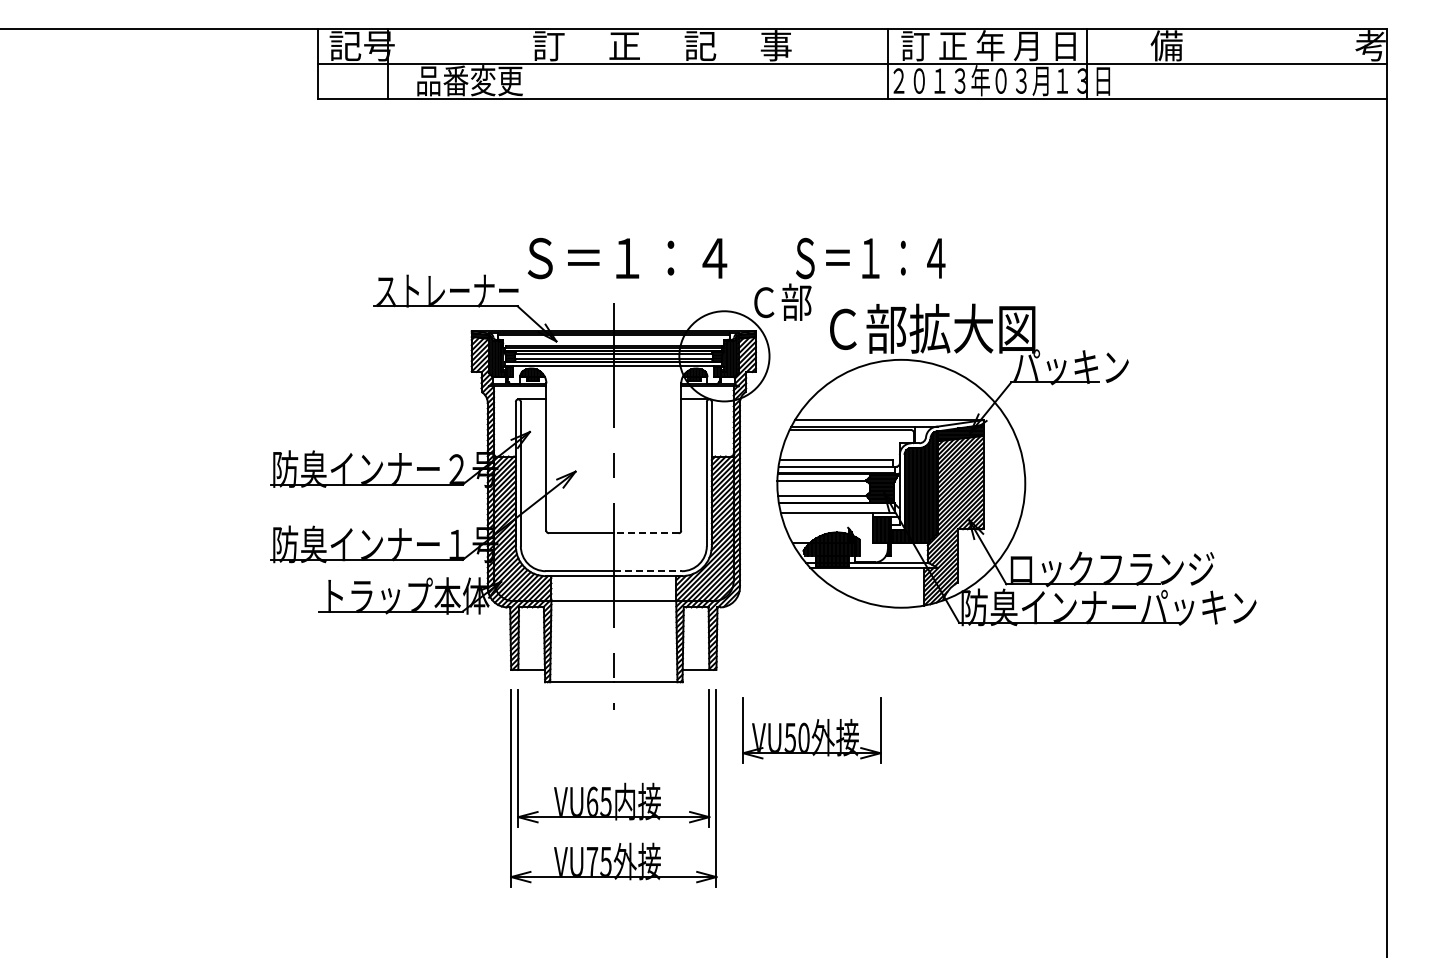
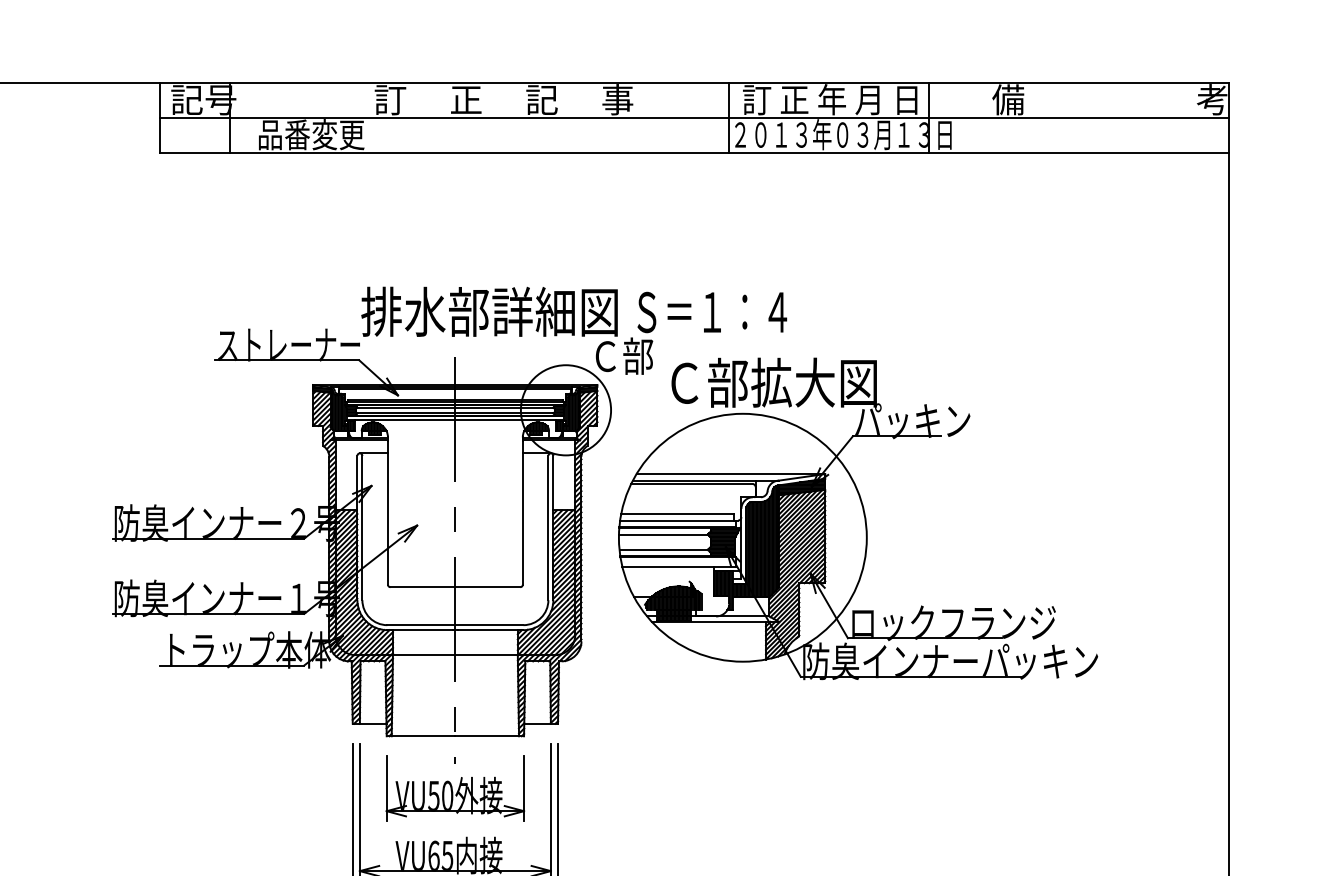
text: (647, 257) -> (489, 311), Ｓ＝１：４ -> 排水部詳細図
line: (645, 533) -> (487, 587), dashed -> solid
line: (648, 571) -> (490, 625), dashed -> solid
part: (811, 730) -> (455, 788), moved

